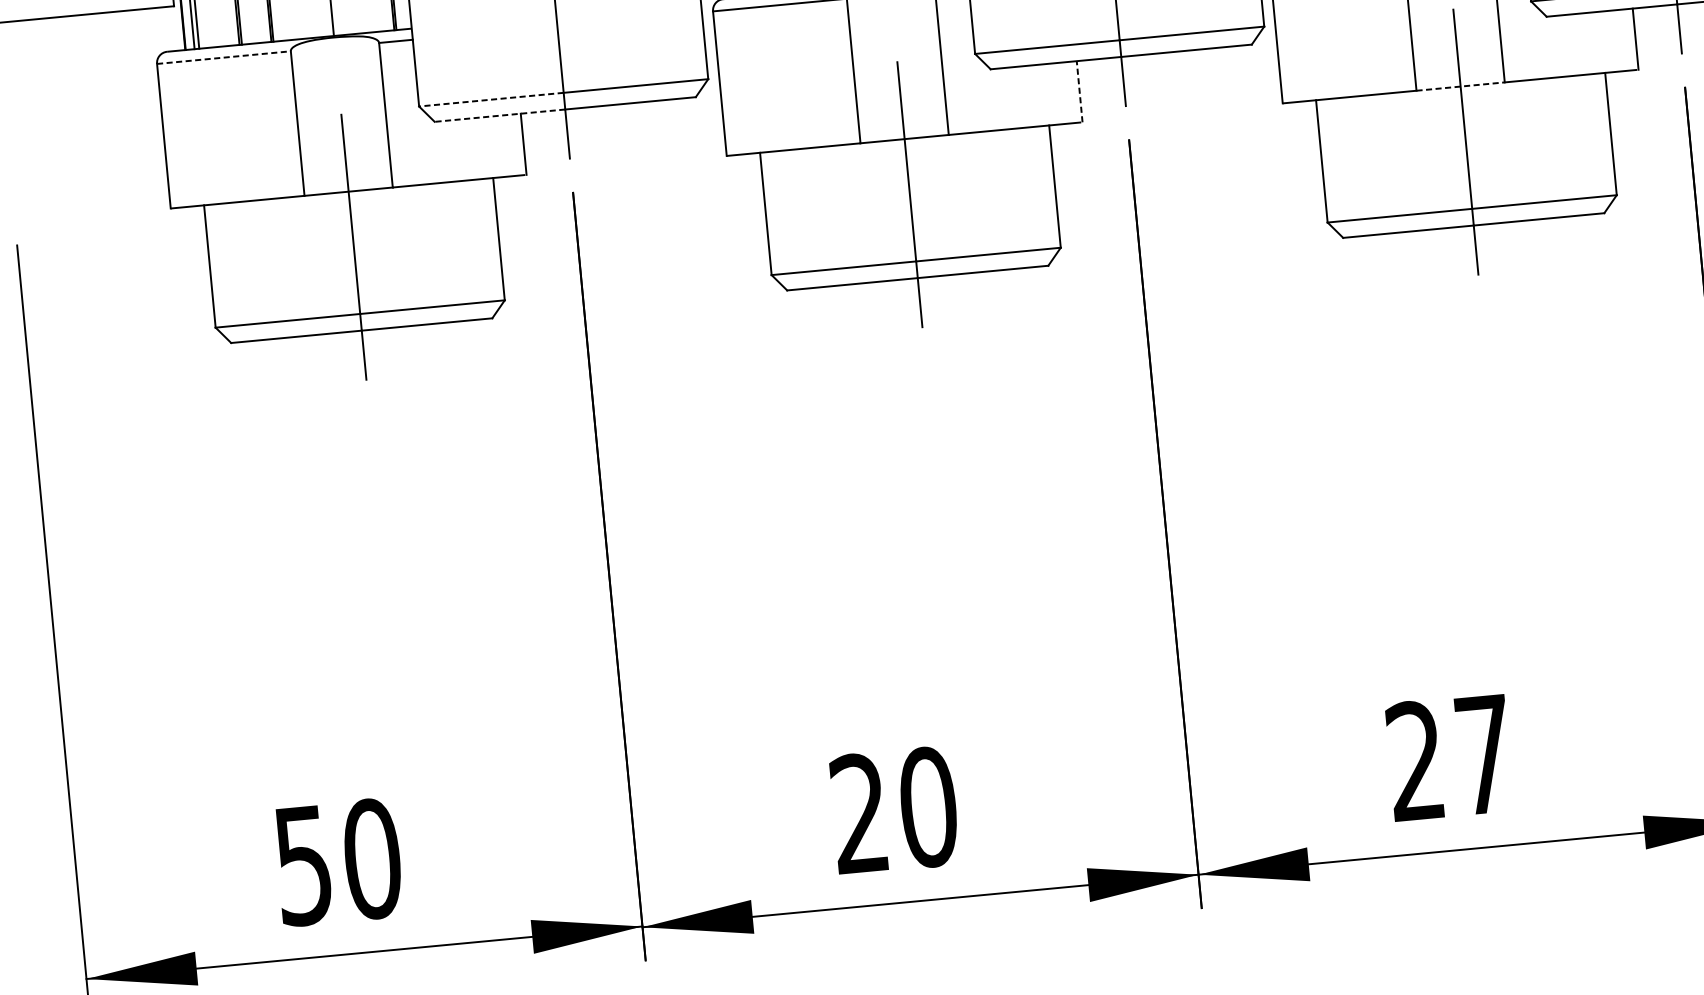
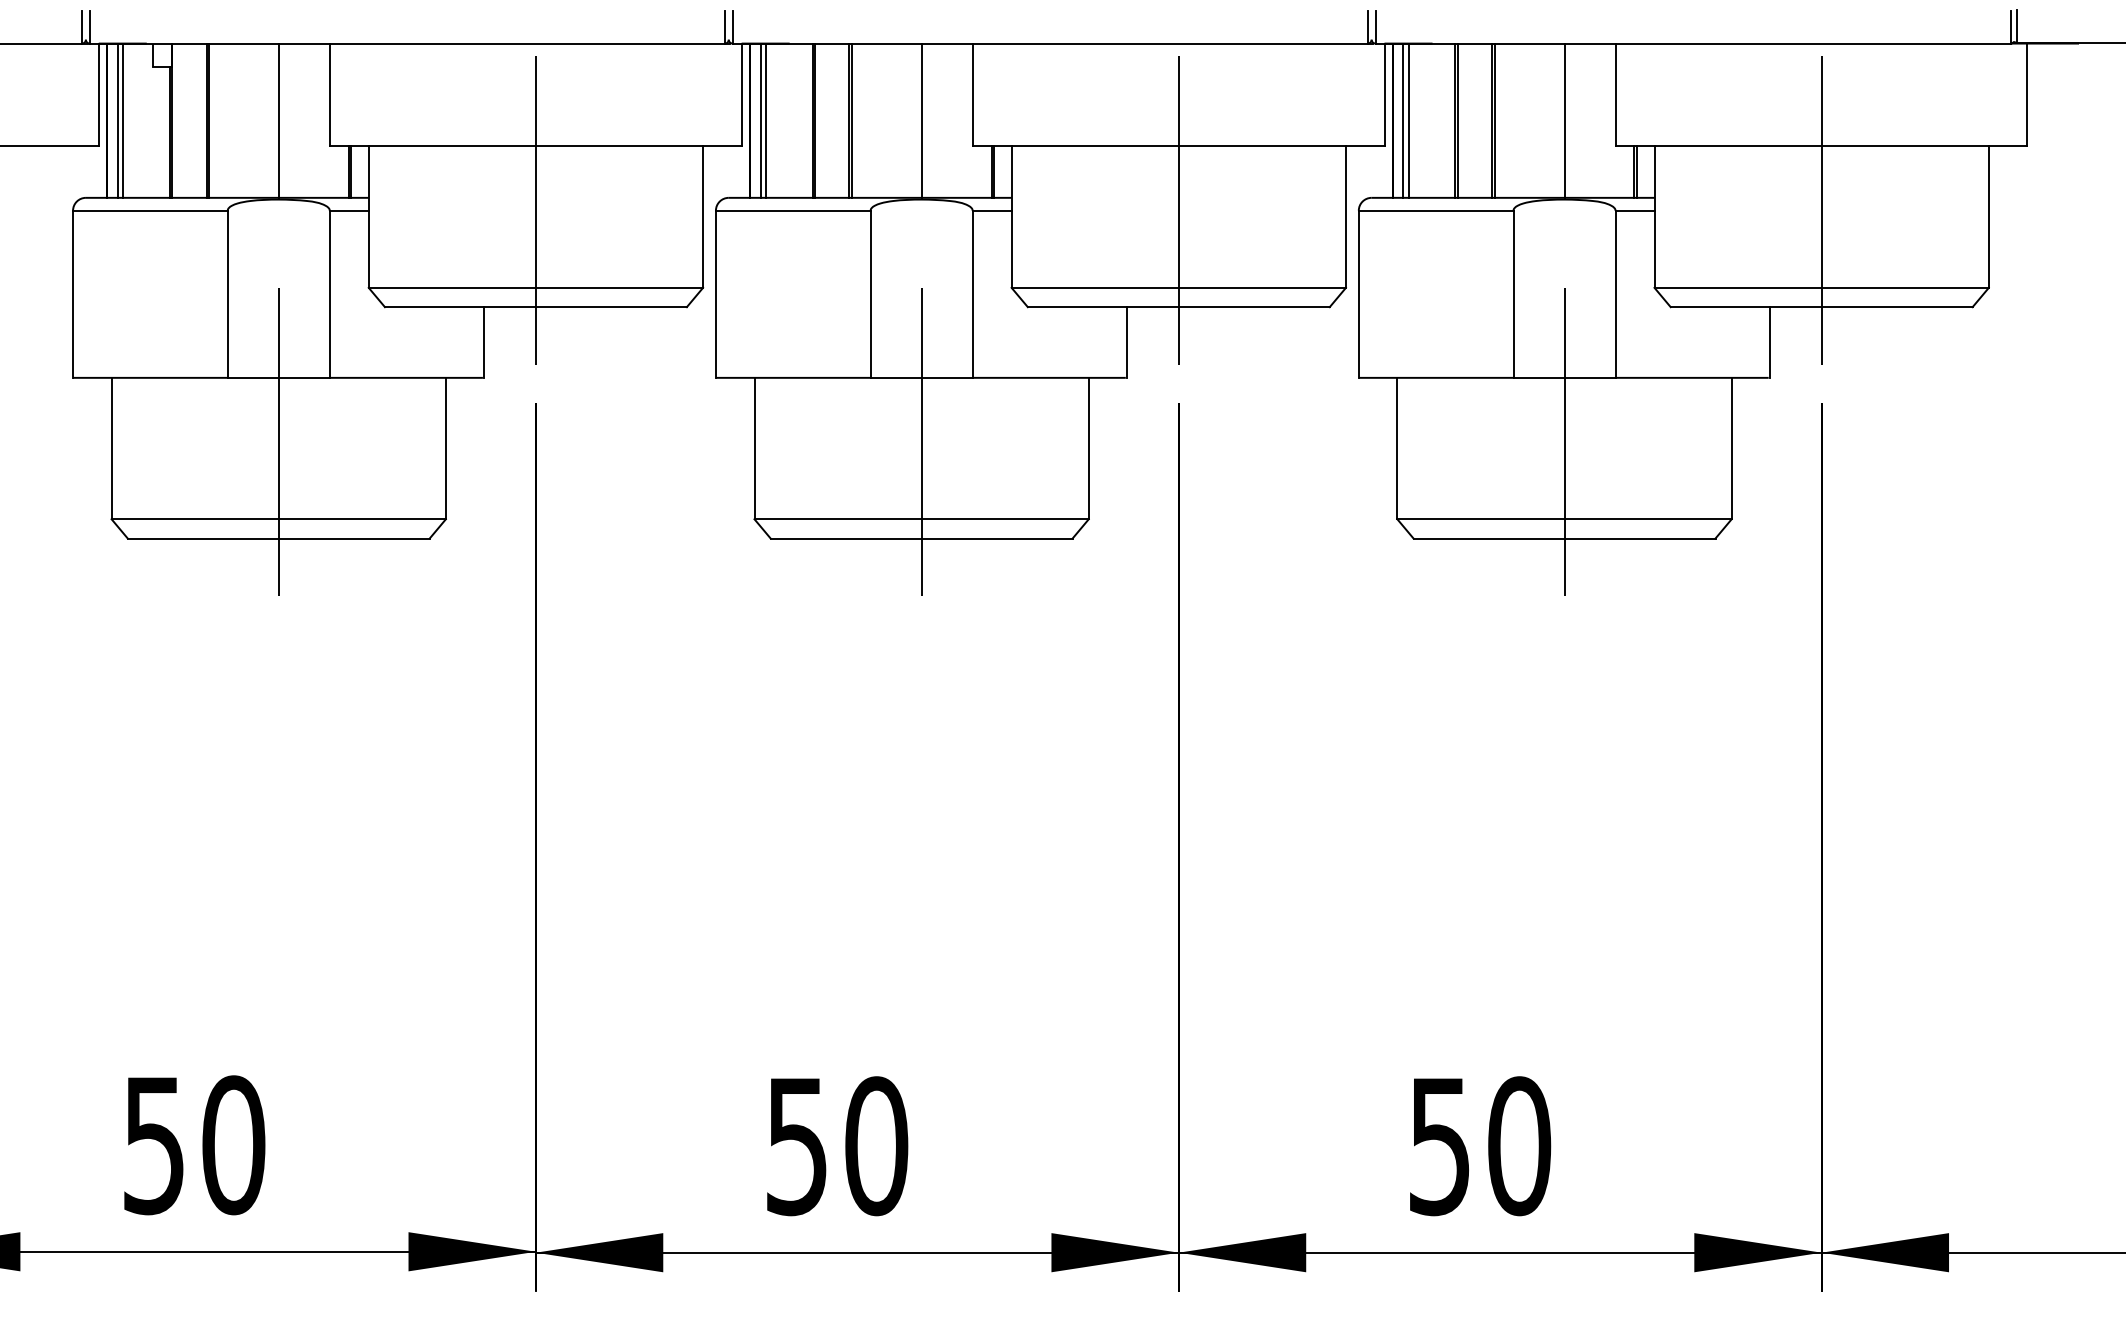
line: (224, 57) -> (150, 210), dashed -> solid
line: (1461, 86) -> (1565, 377), dashed -> solid
line: (1079, 91) -> (1127, 342), dashed -> solid
line: (491, 99) -> (452, 287), dashed -> solid
line: (499, 116) -> (459, 307), dashed -> solid
text: (1450, 758) -> (1480, 1146), 27 -> 50
text: (859, 814) -> (796, 1146), 20 -> 50

